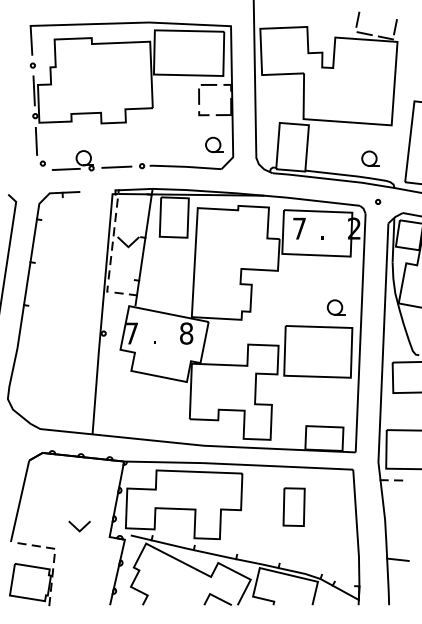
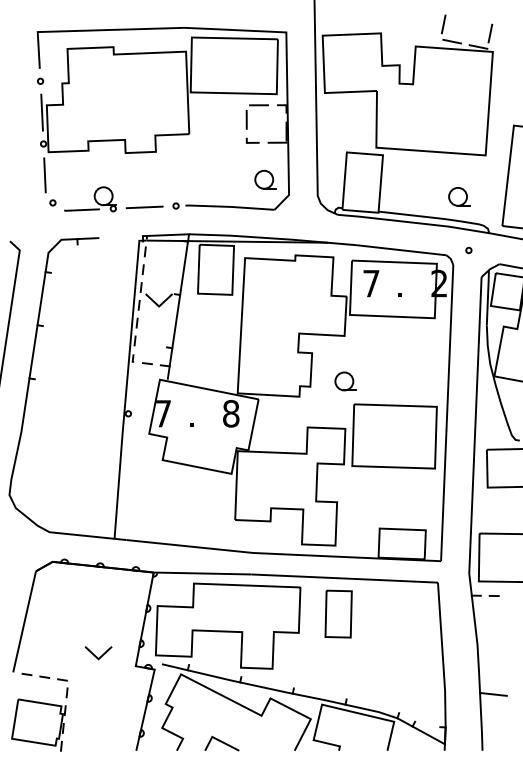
part: (335, 307) -> (345, 381), moved
part: (294, 506) -> (338, 613), moved
line: (217, 598) -> (221, 742), moved

